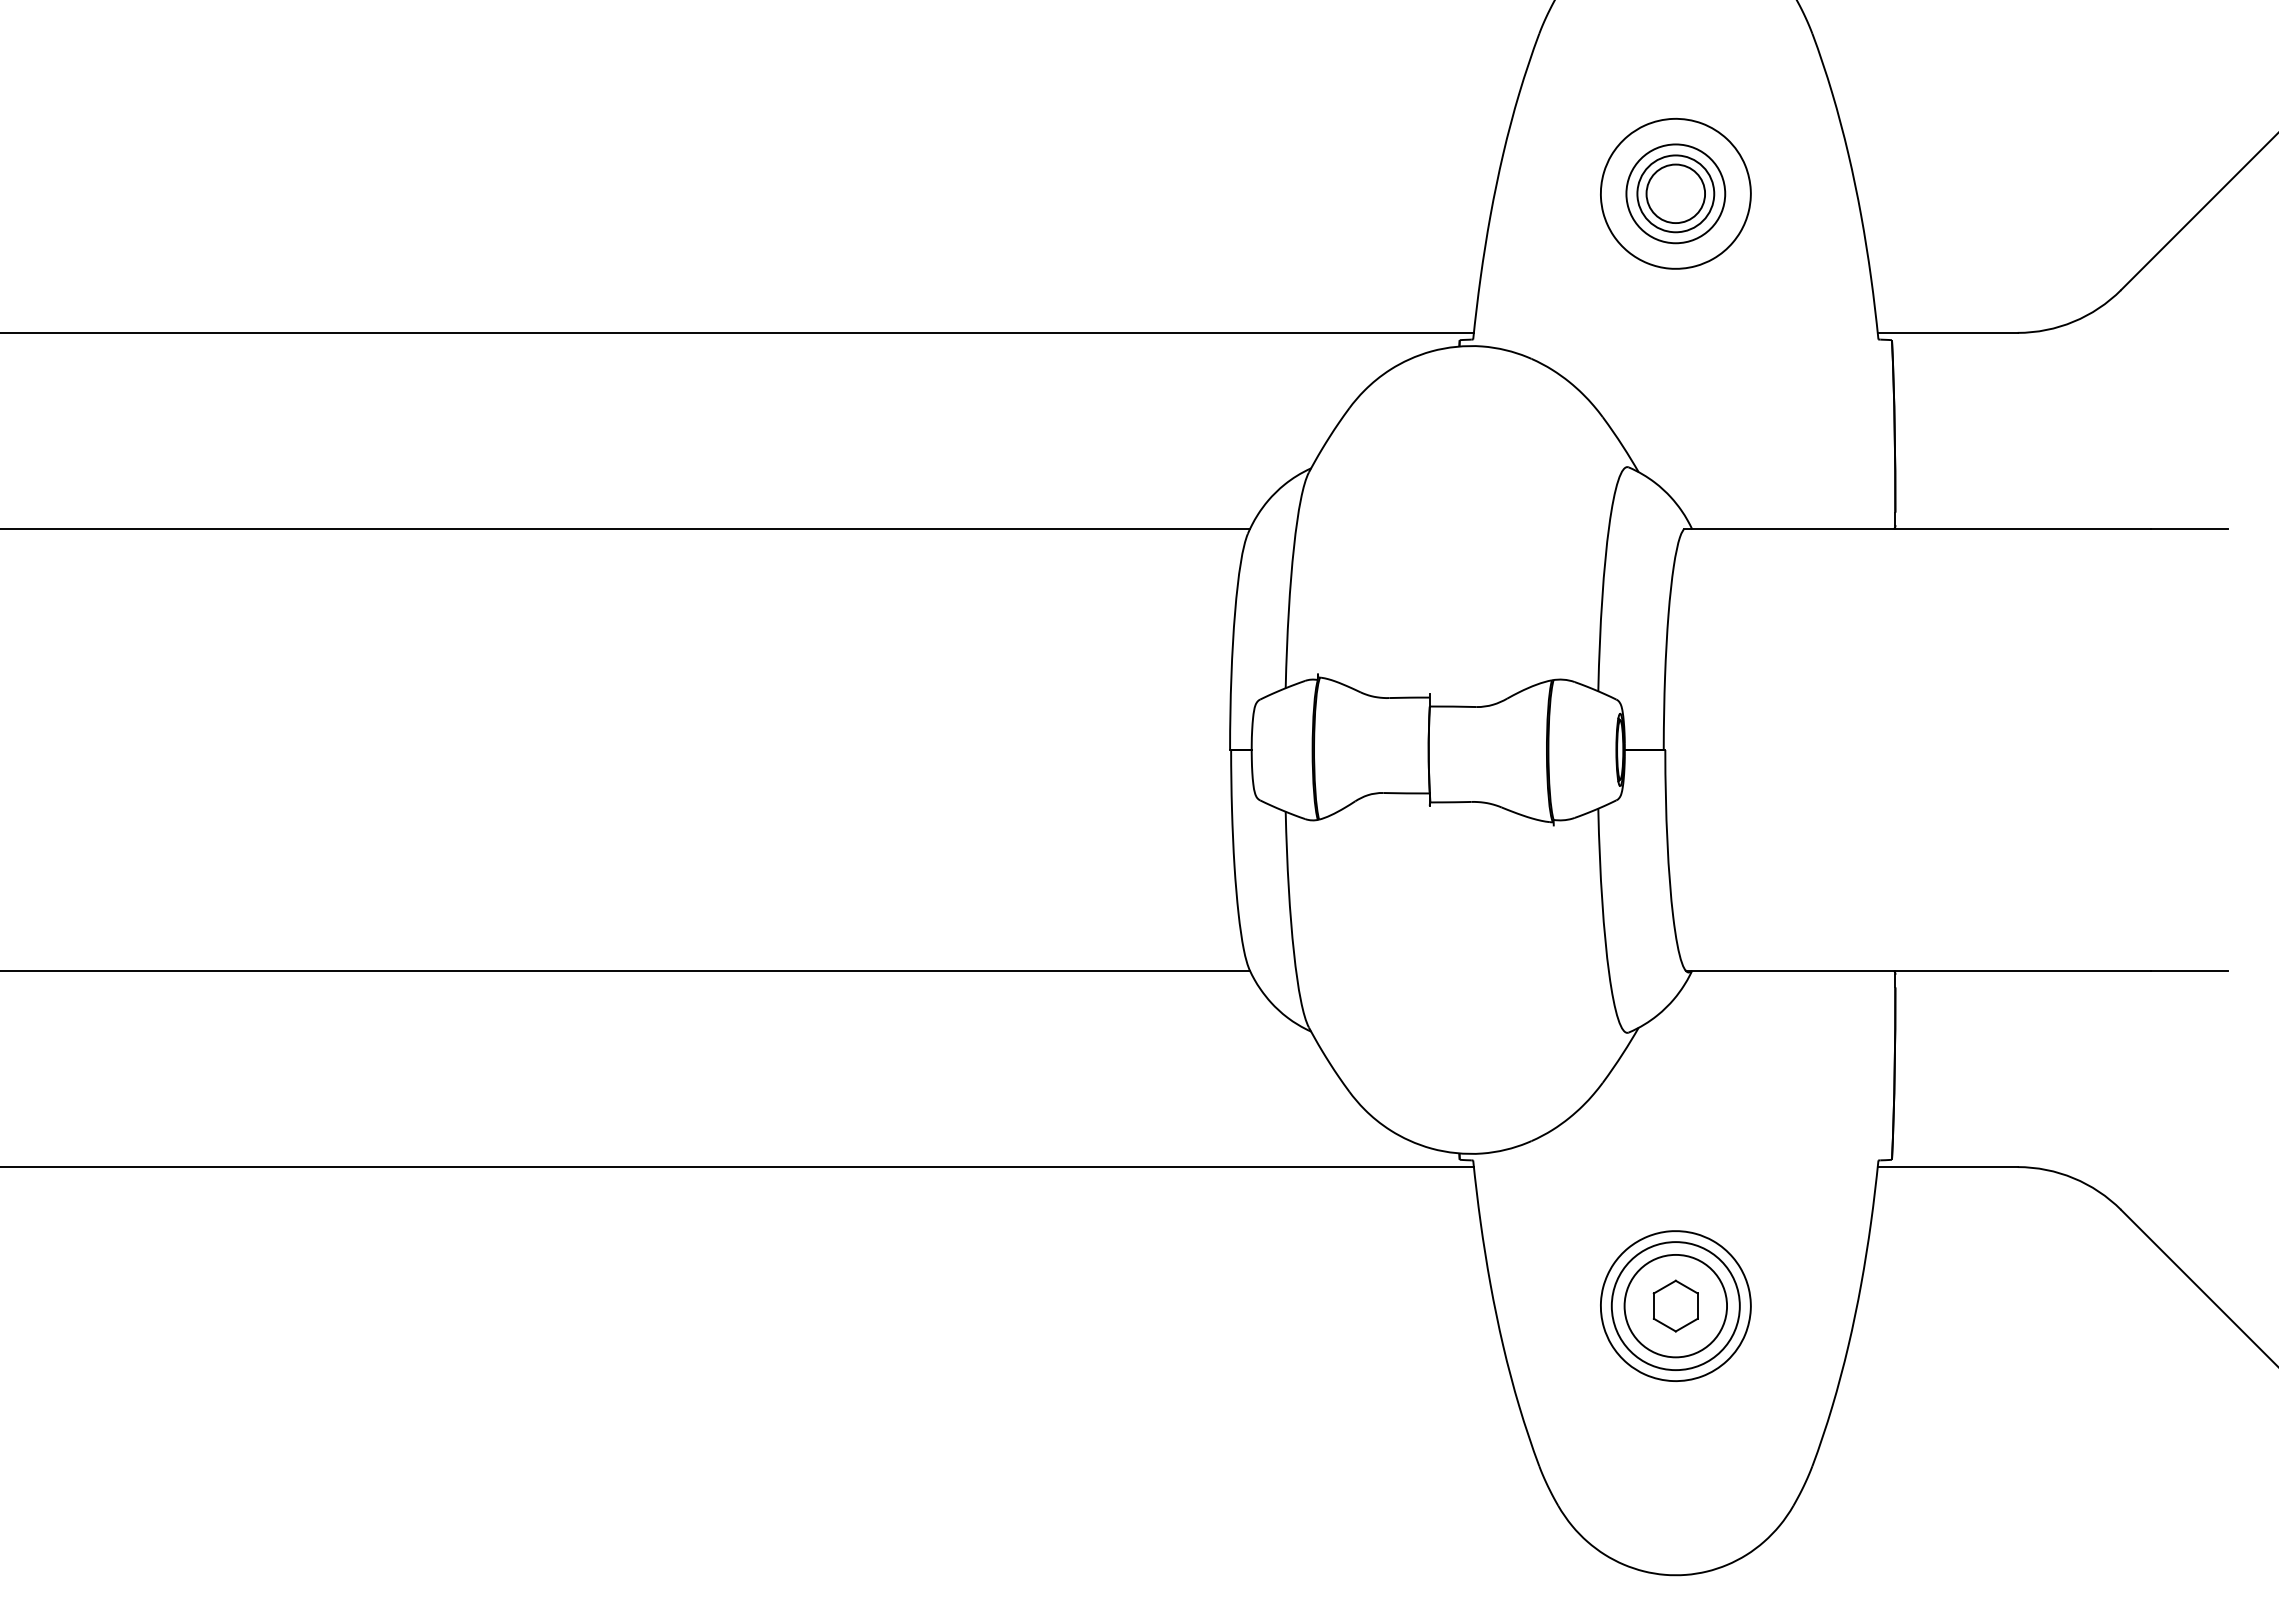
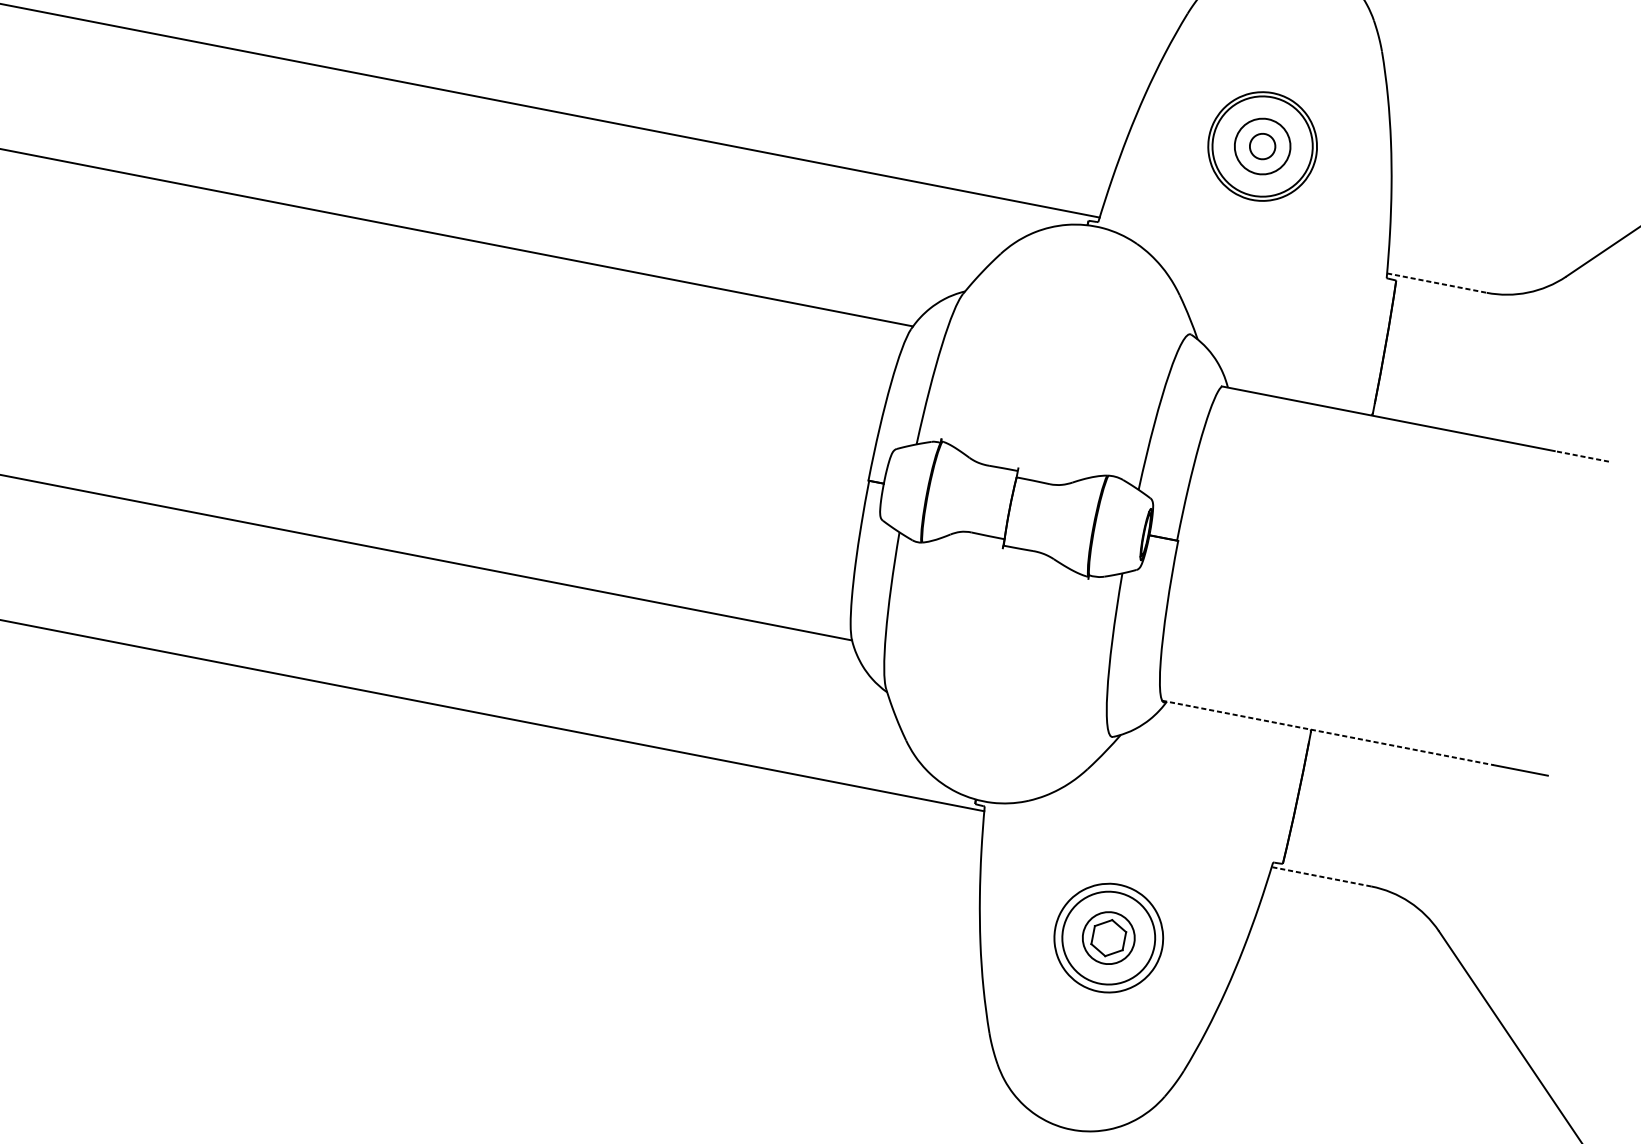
circle: (1675, 193) -> (1262, 146), size x0.6
circle: (1675, 193) -> (1262, 146), size x1.4
line: (1947, 332) -> (1436, 282), solid -> dashed
line: (2189, 529) -> (1581, 456), solid -> dashed
line: (1918, 970) -> (1327, 732), solid -> dashed
line: (1947, 1167) -> (1321, 877), solid -> dashed
circle: (1675, 1305) -> (1108, 937), size x0.7

